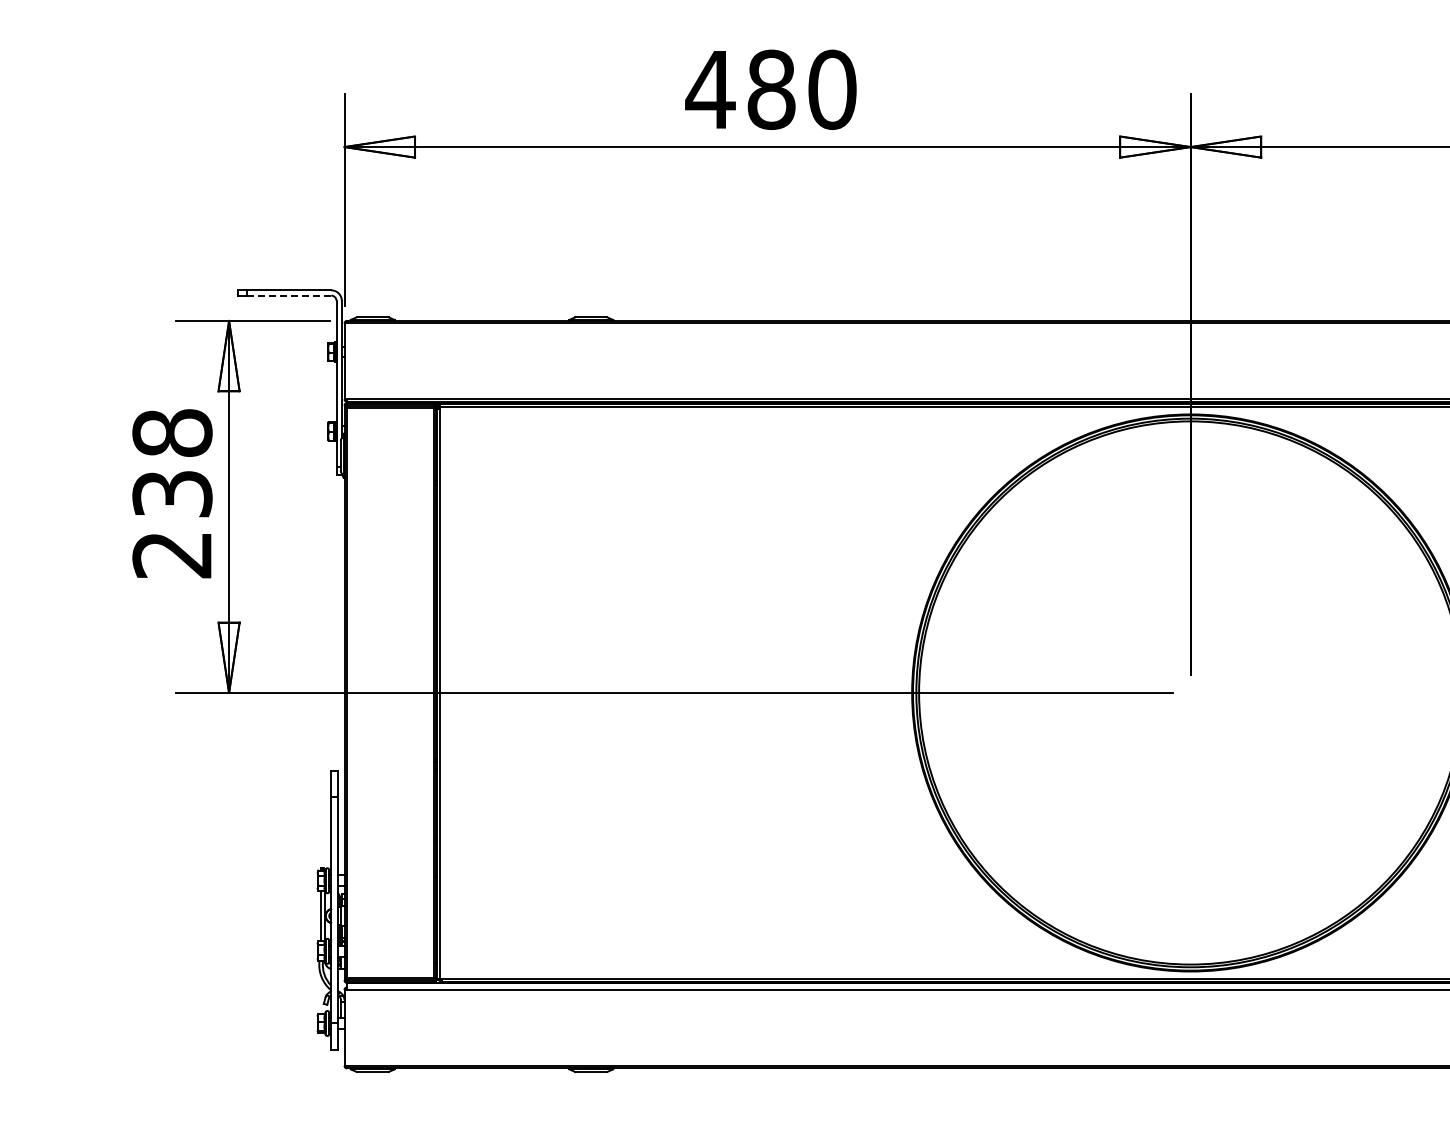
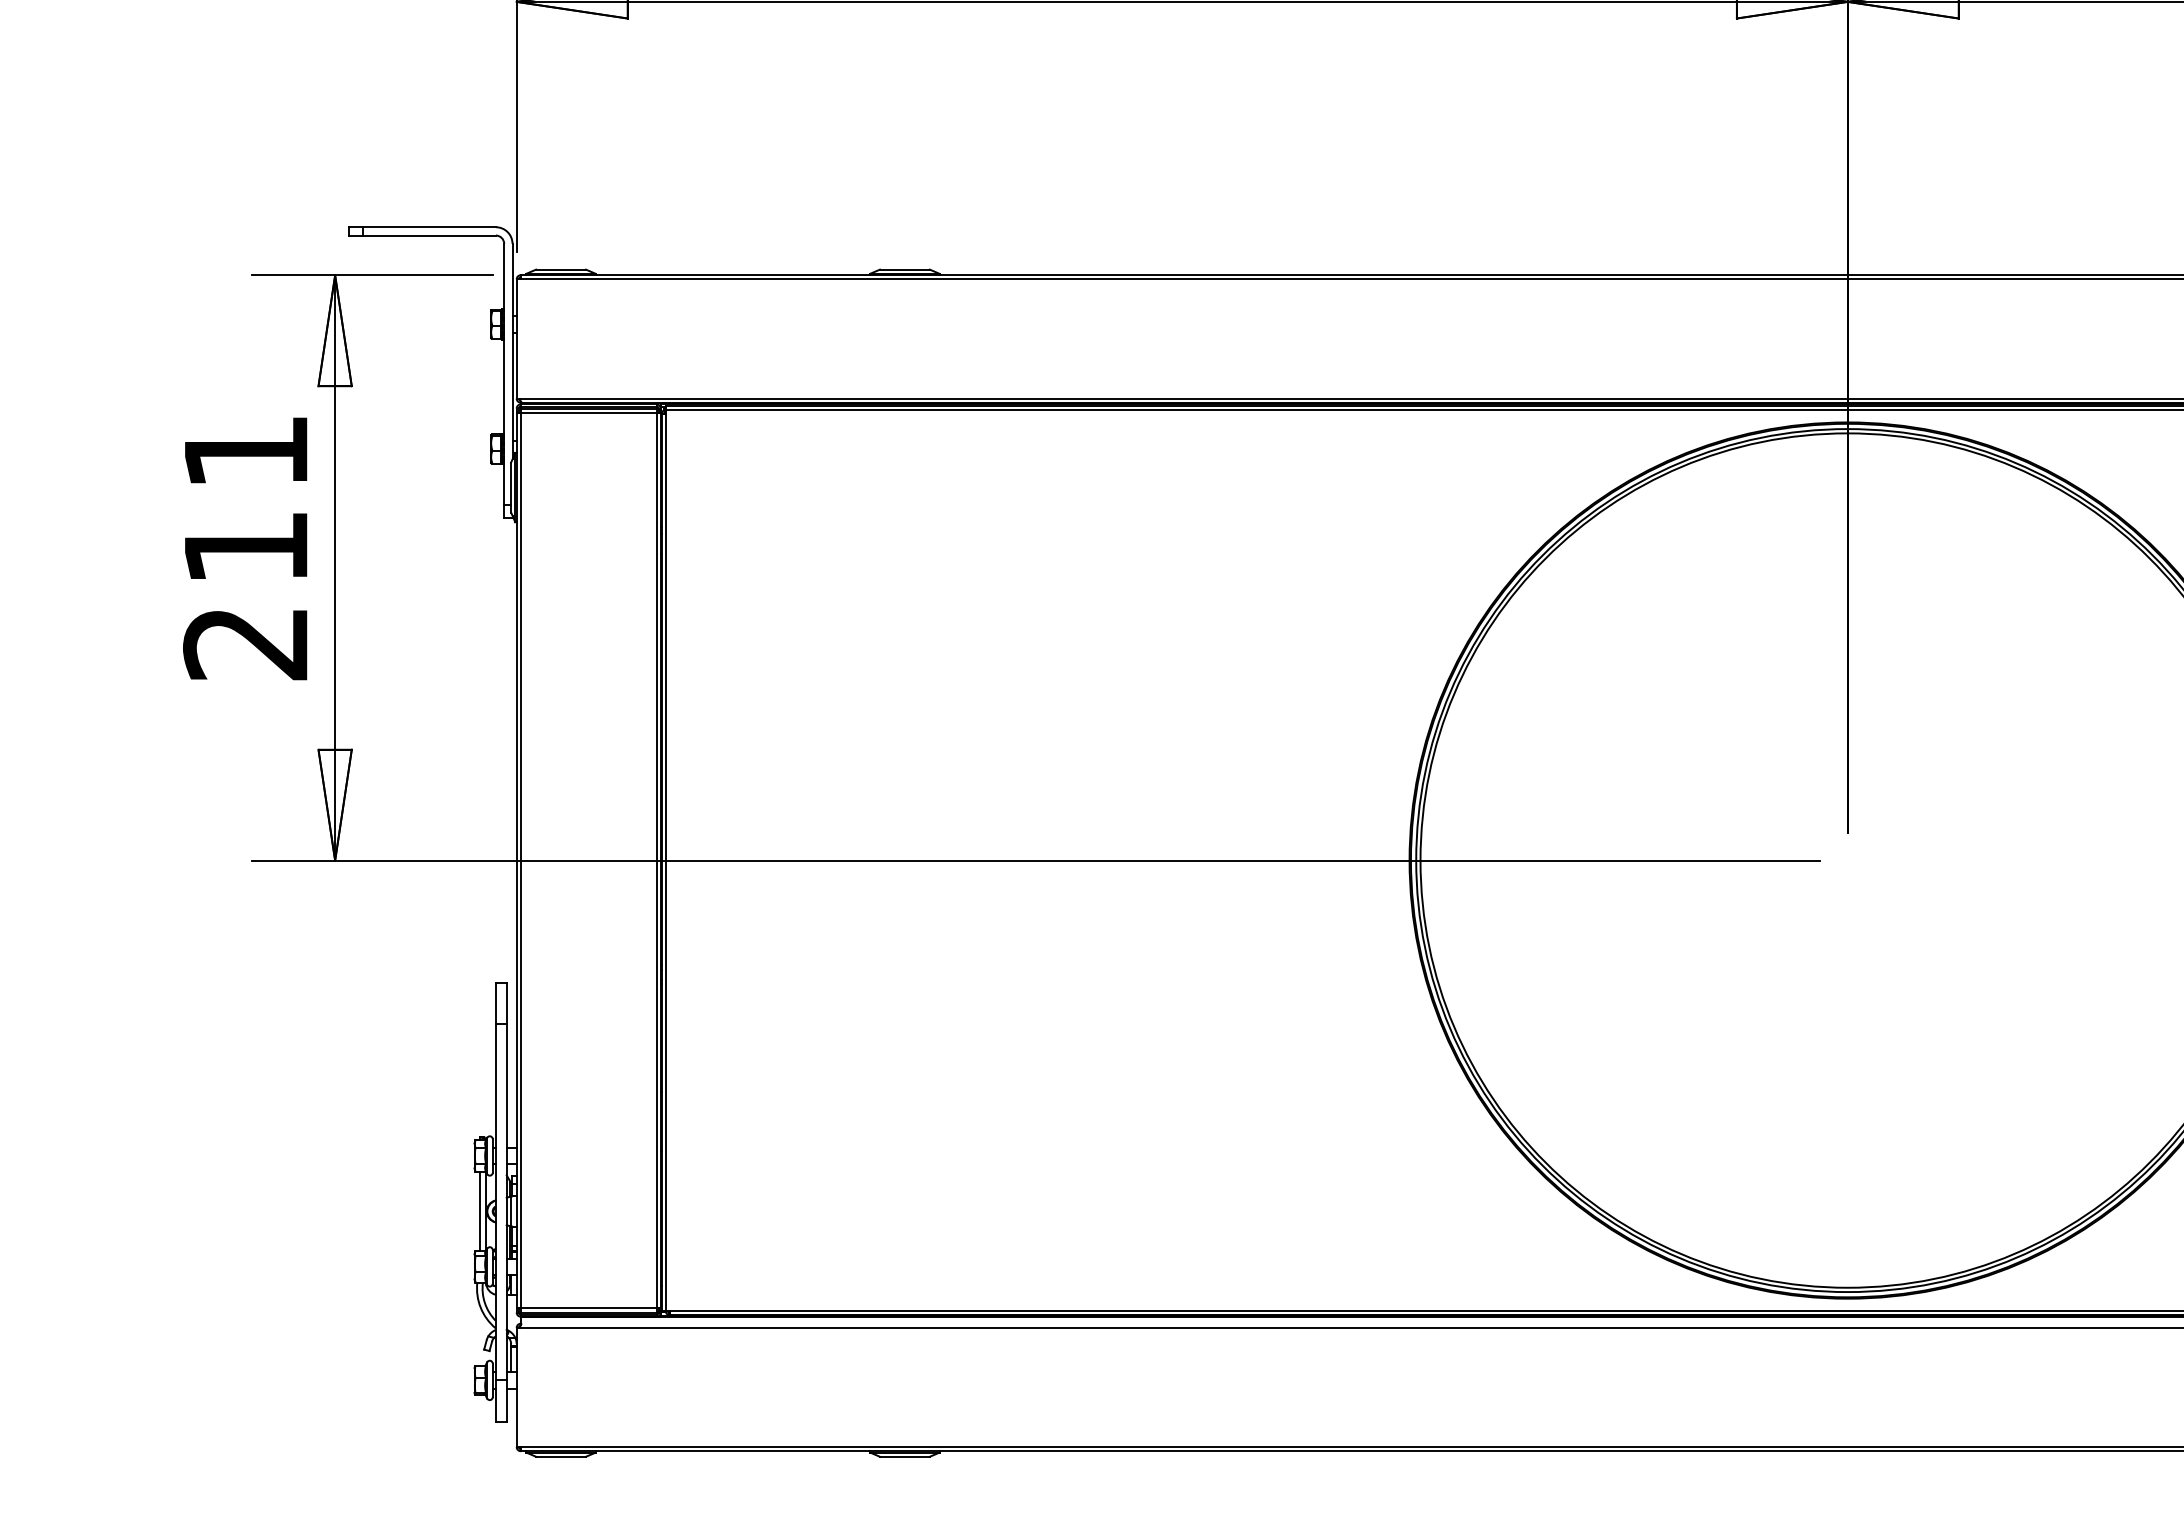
line: (289, 295) -> (430, 235), dashed -> solid
text: (172, 463) -> (246, 499), 238 -> 211

